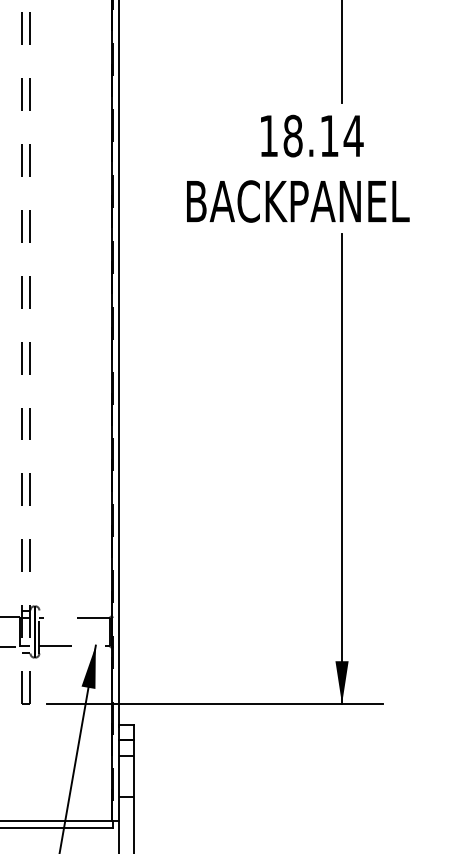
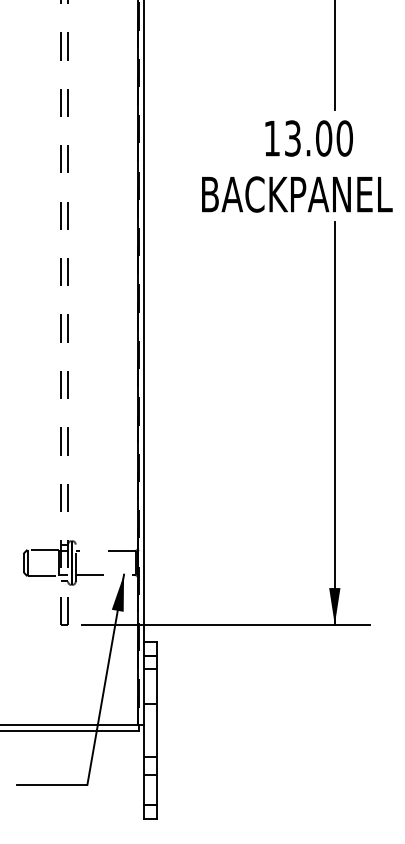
text: (322, 136) -> (318, 138), 18.14 -> 13.00

